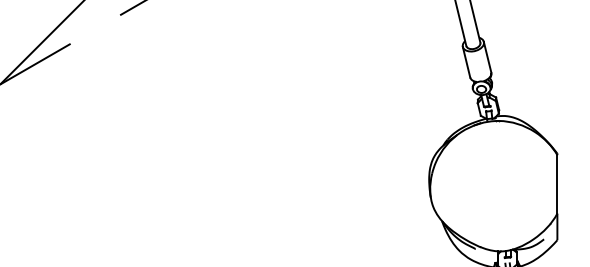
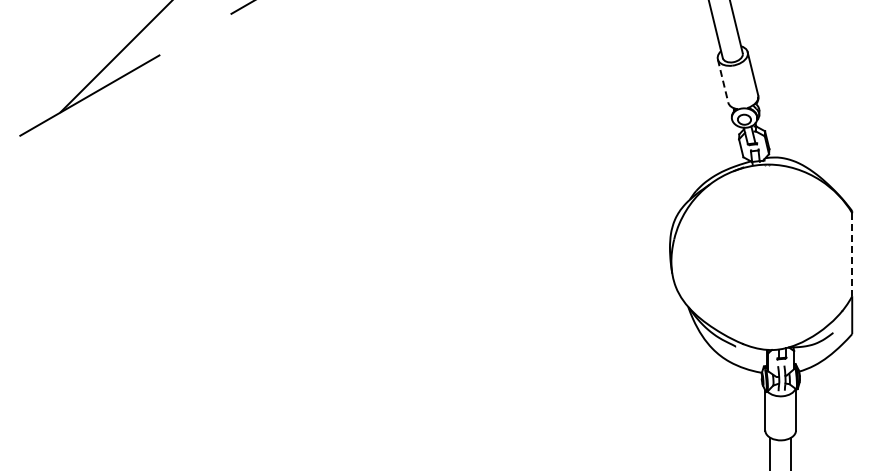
line: (466, 62) -> (723, 81), solid -> dashed
line: (557, 184) -> (852, 254), solid -> dashed

